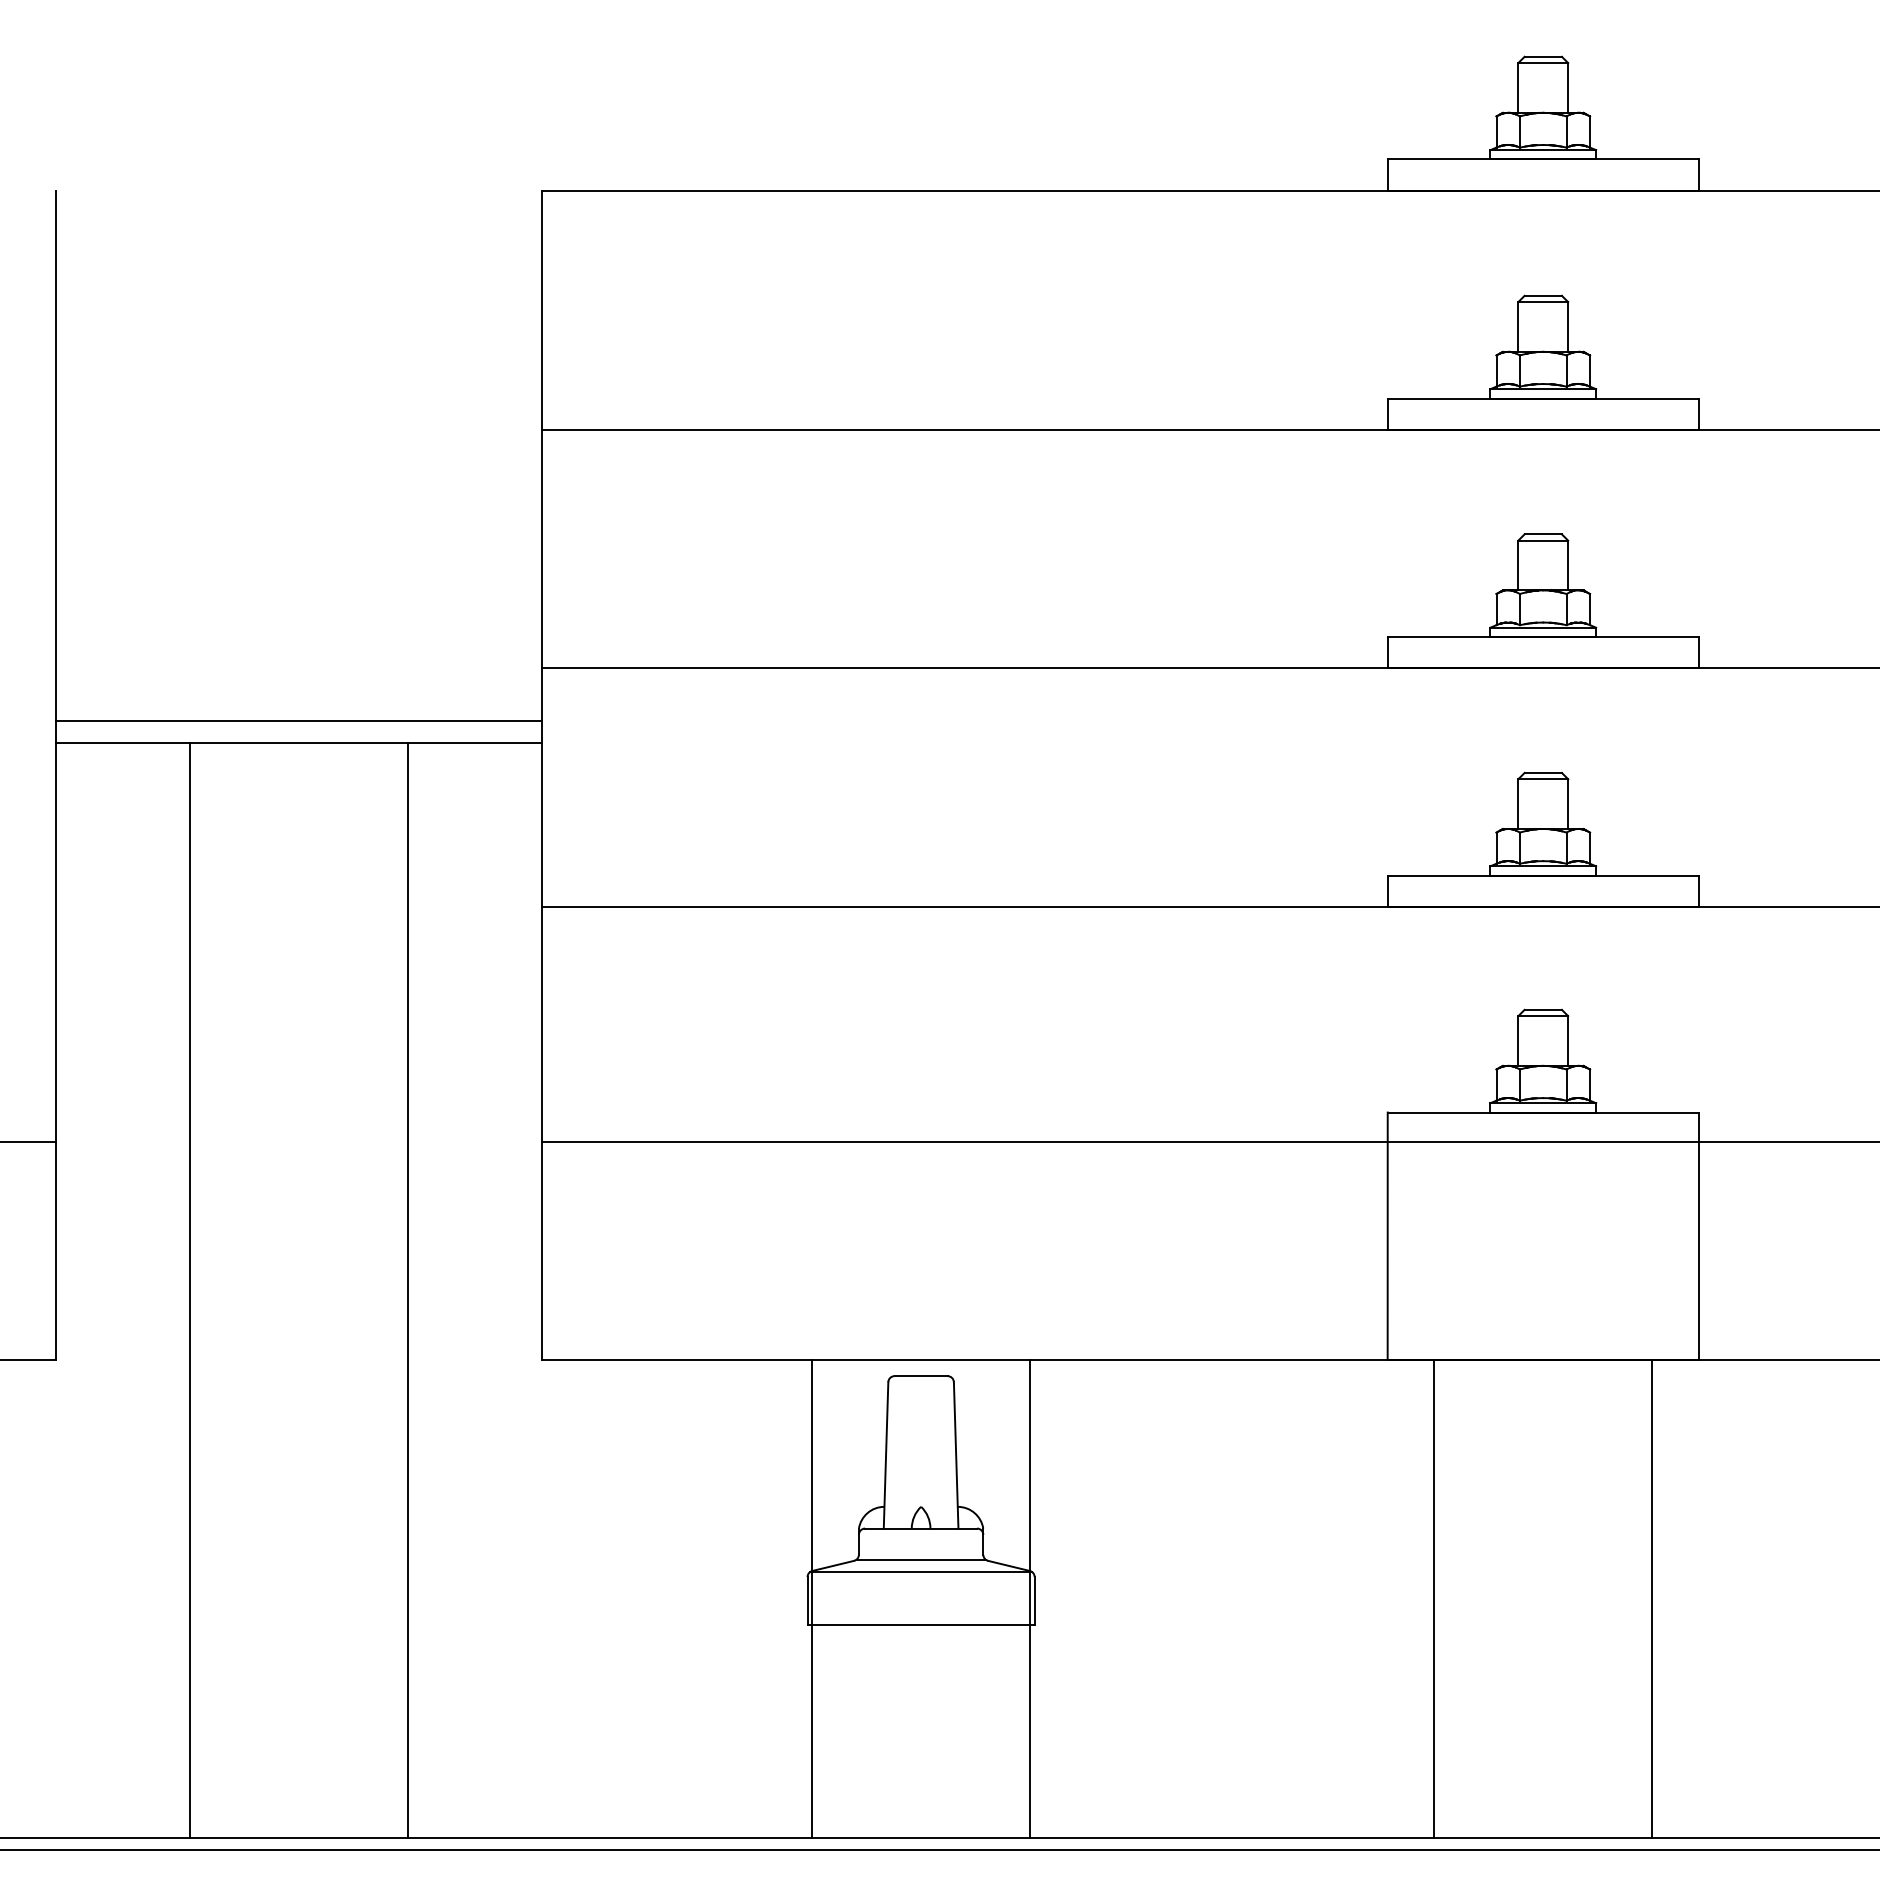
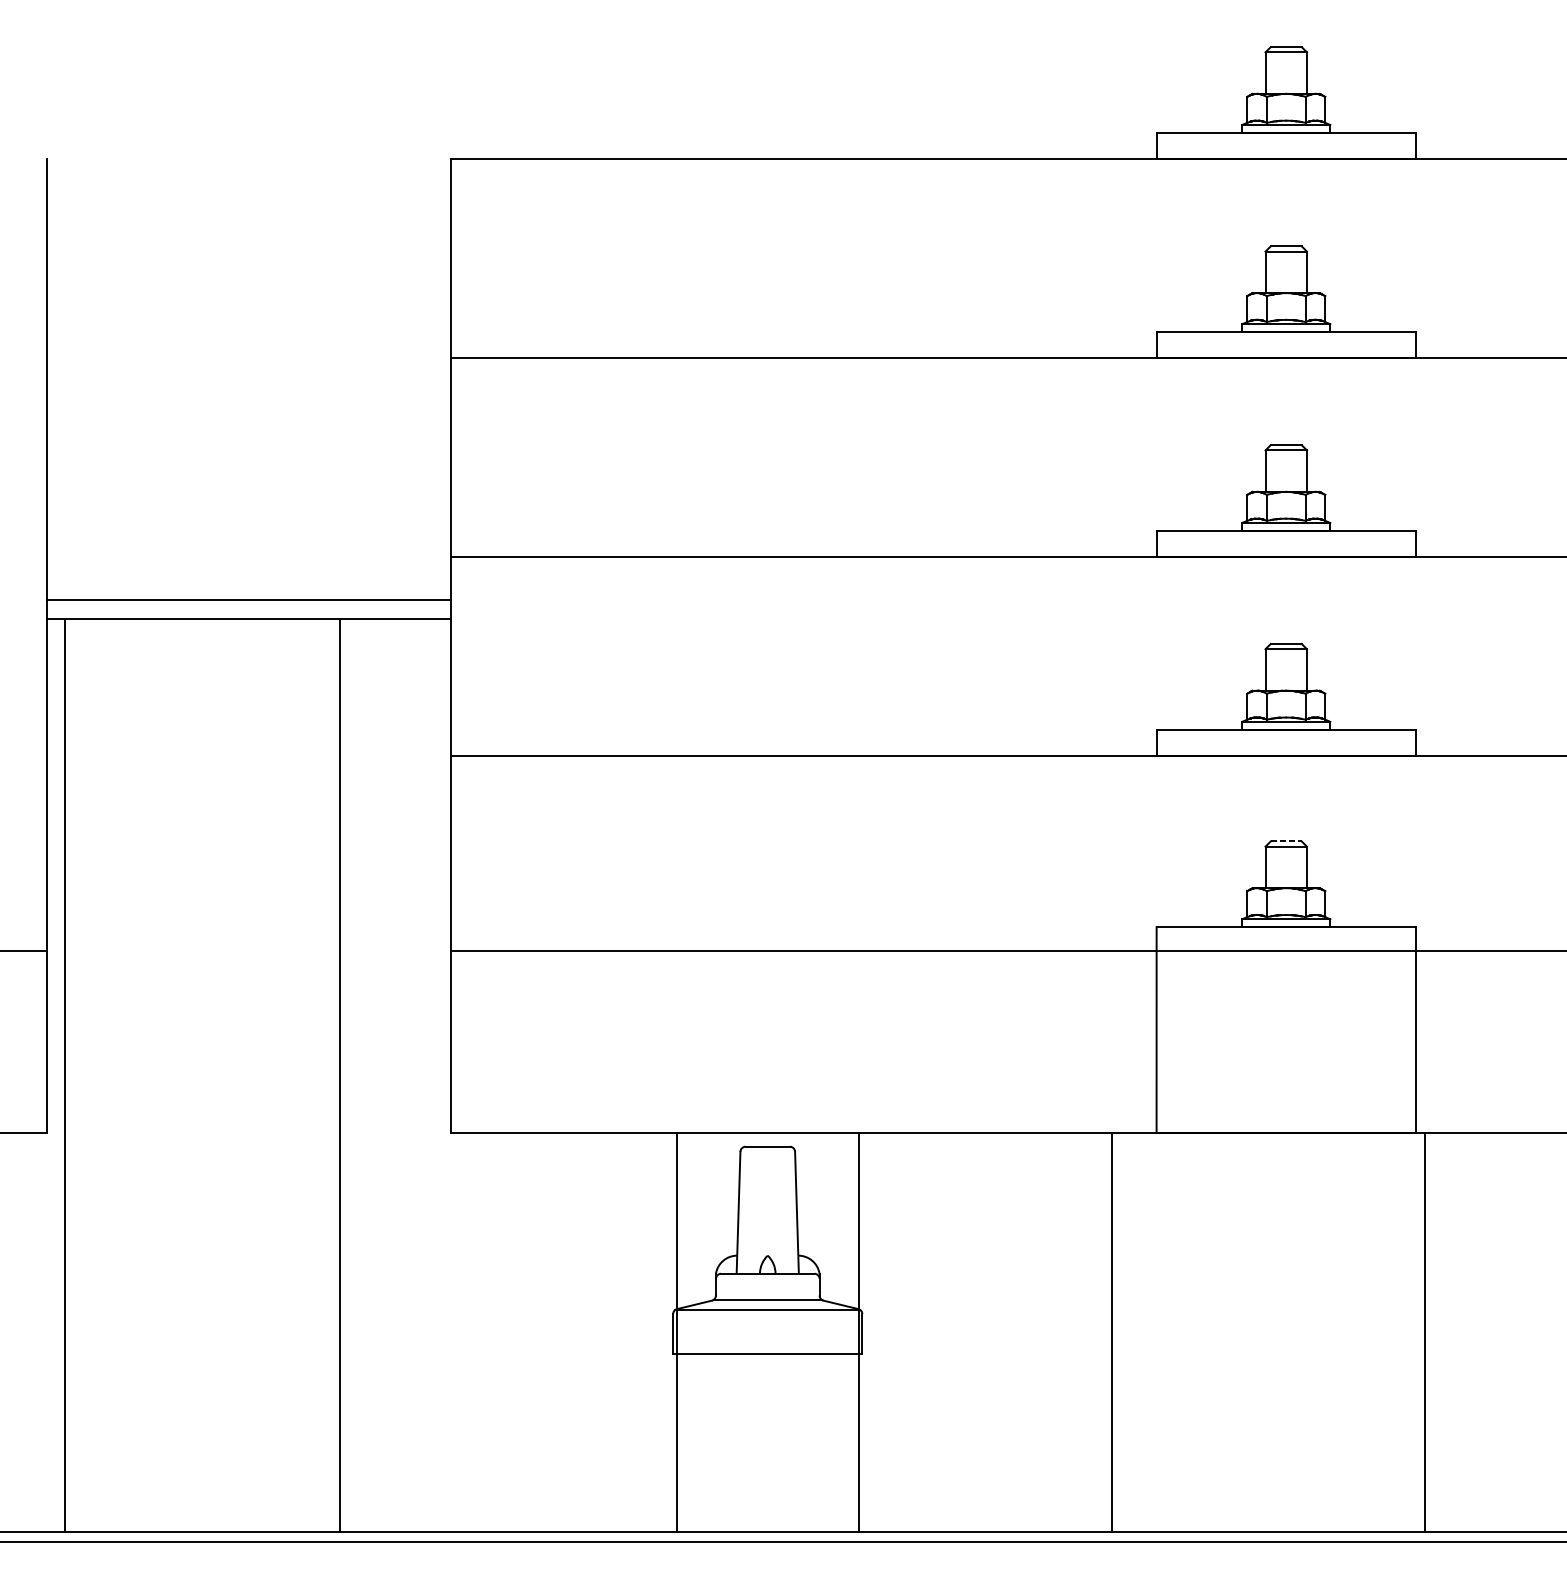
line: (1543, 1009) -> (1286, 841), solid -> dashed
line: (190, 1290) -> (65, 1075), moved
line: (1434, 1598) -> (1112, 1332), moved
line: (1652, 1598) -> (1425, 1332), moved

